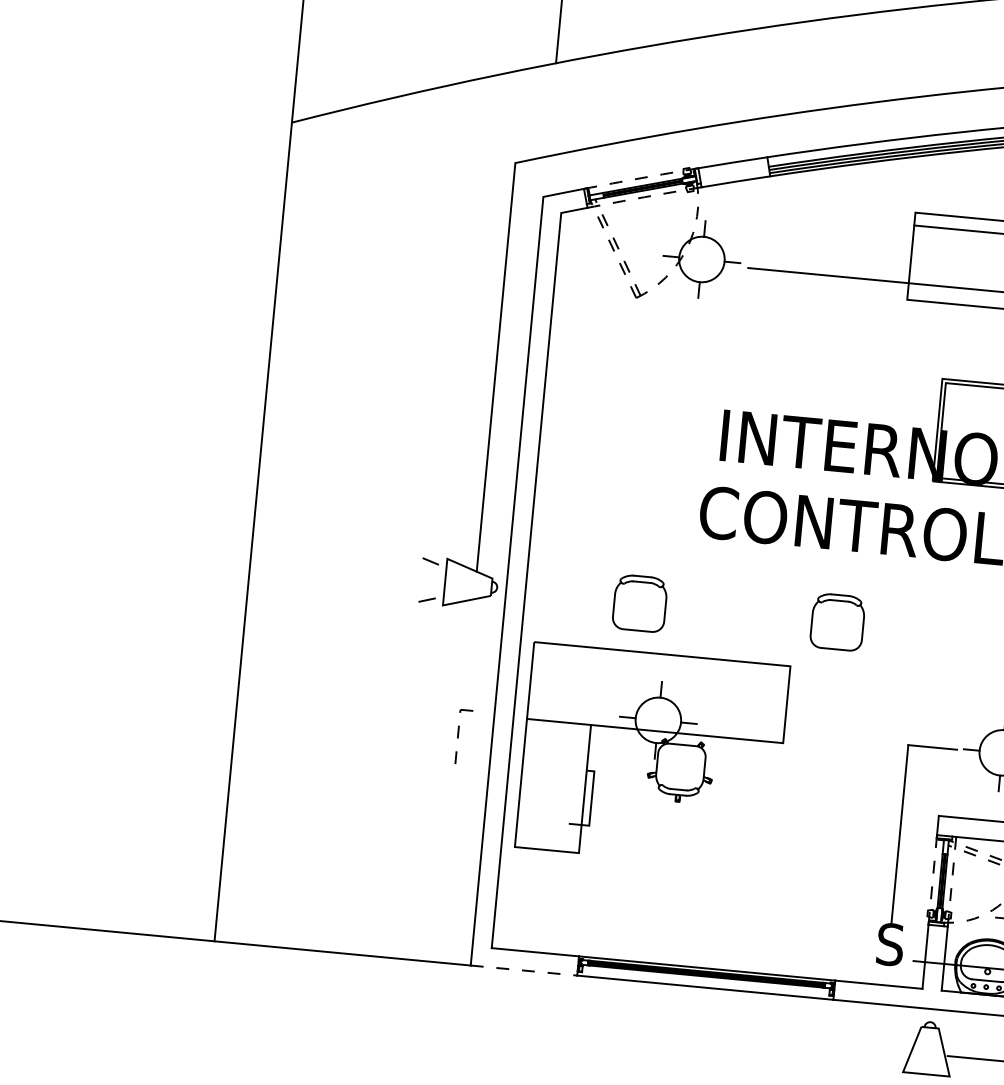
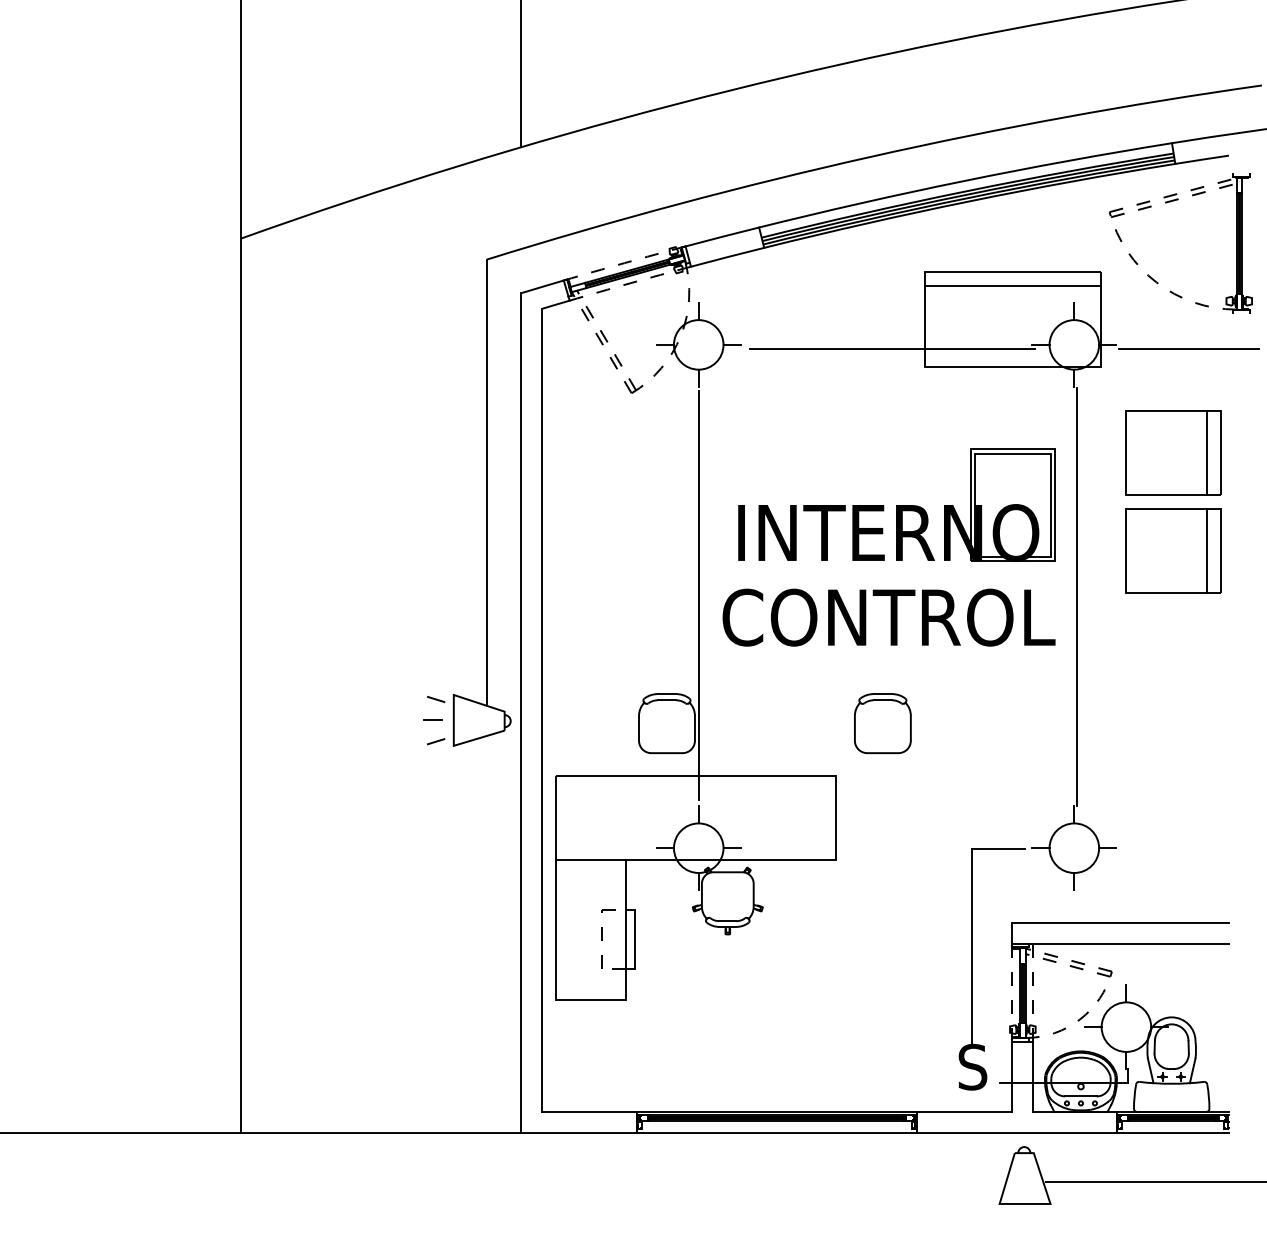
line: (680, 489) -> (699, 595), added
line: (425, 579) -> (432, 719), added
part: (463, 736) -> (608, 938), moved
line: (524, 970) -> (579, 1132), dashed -> solid

